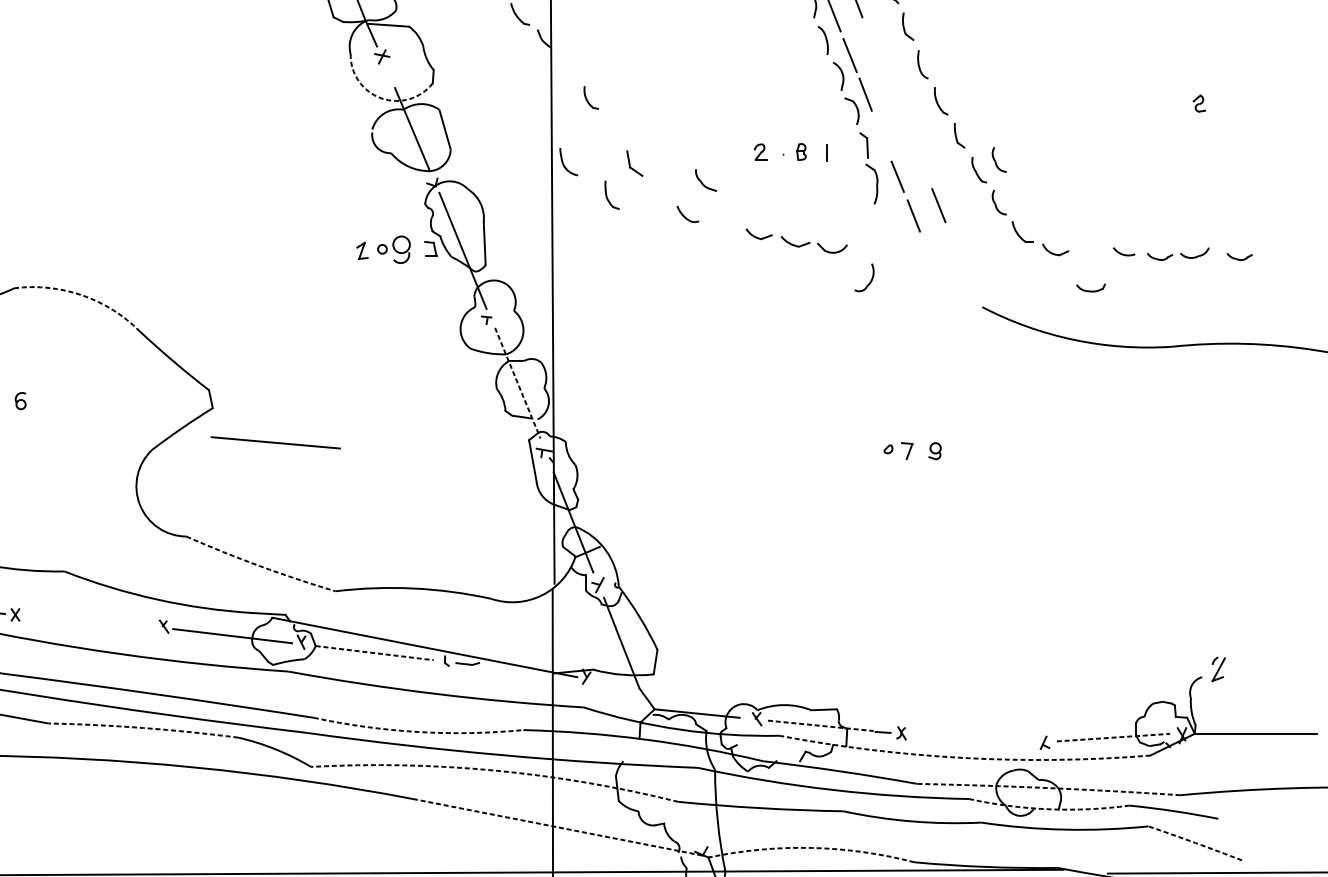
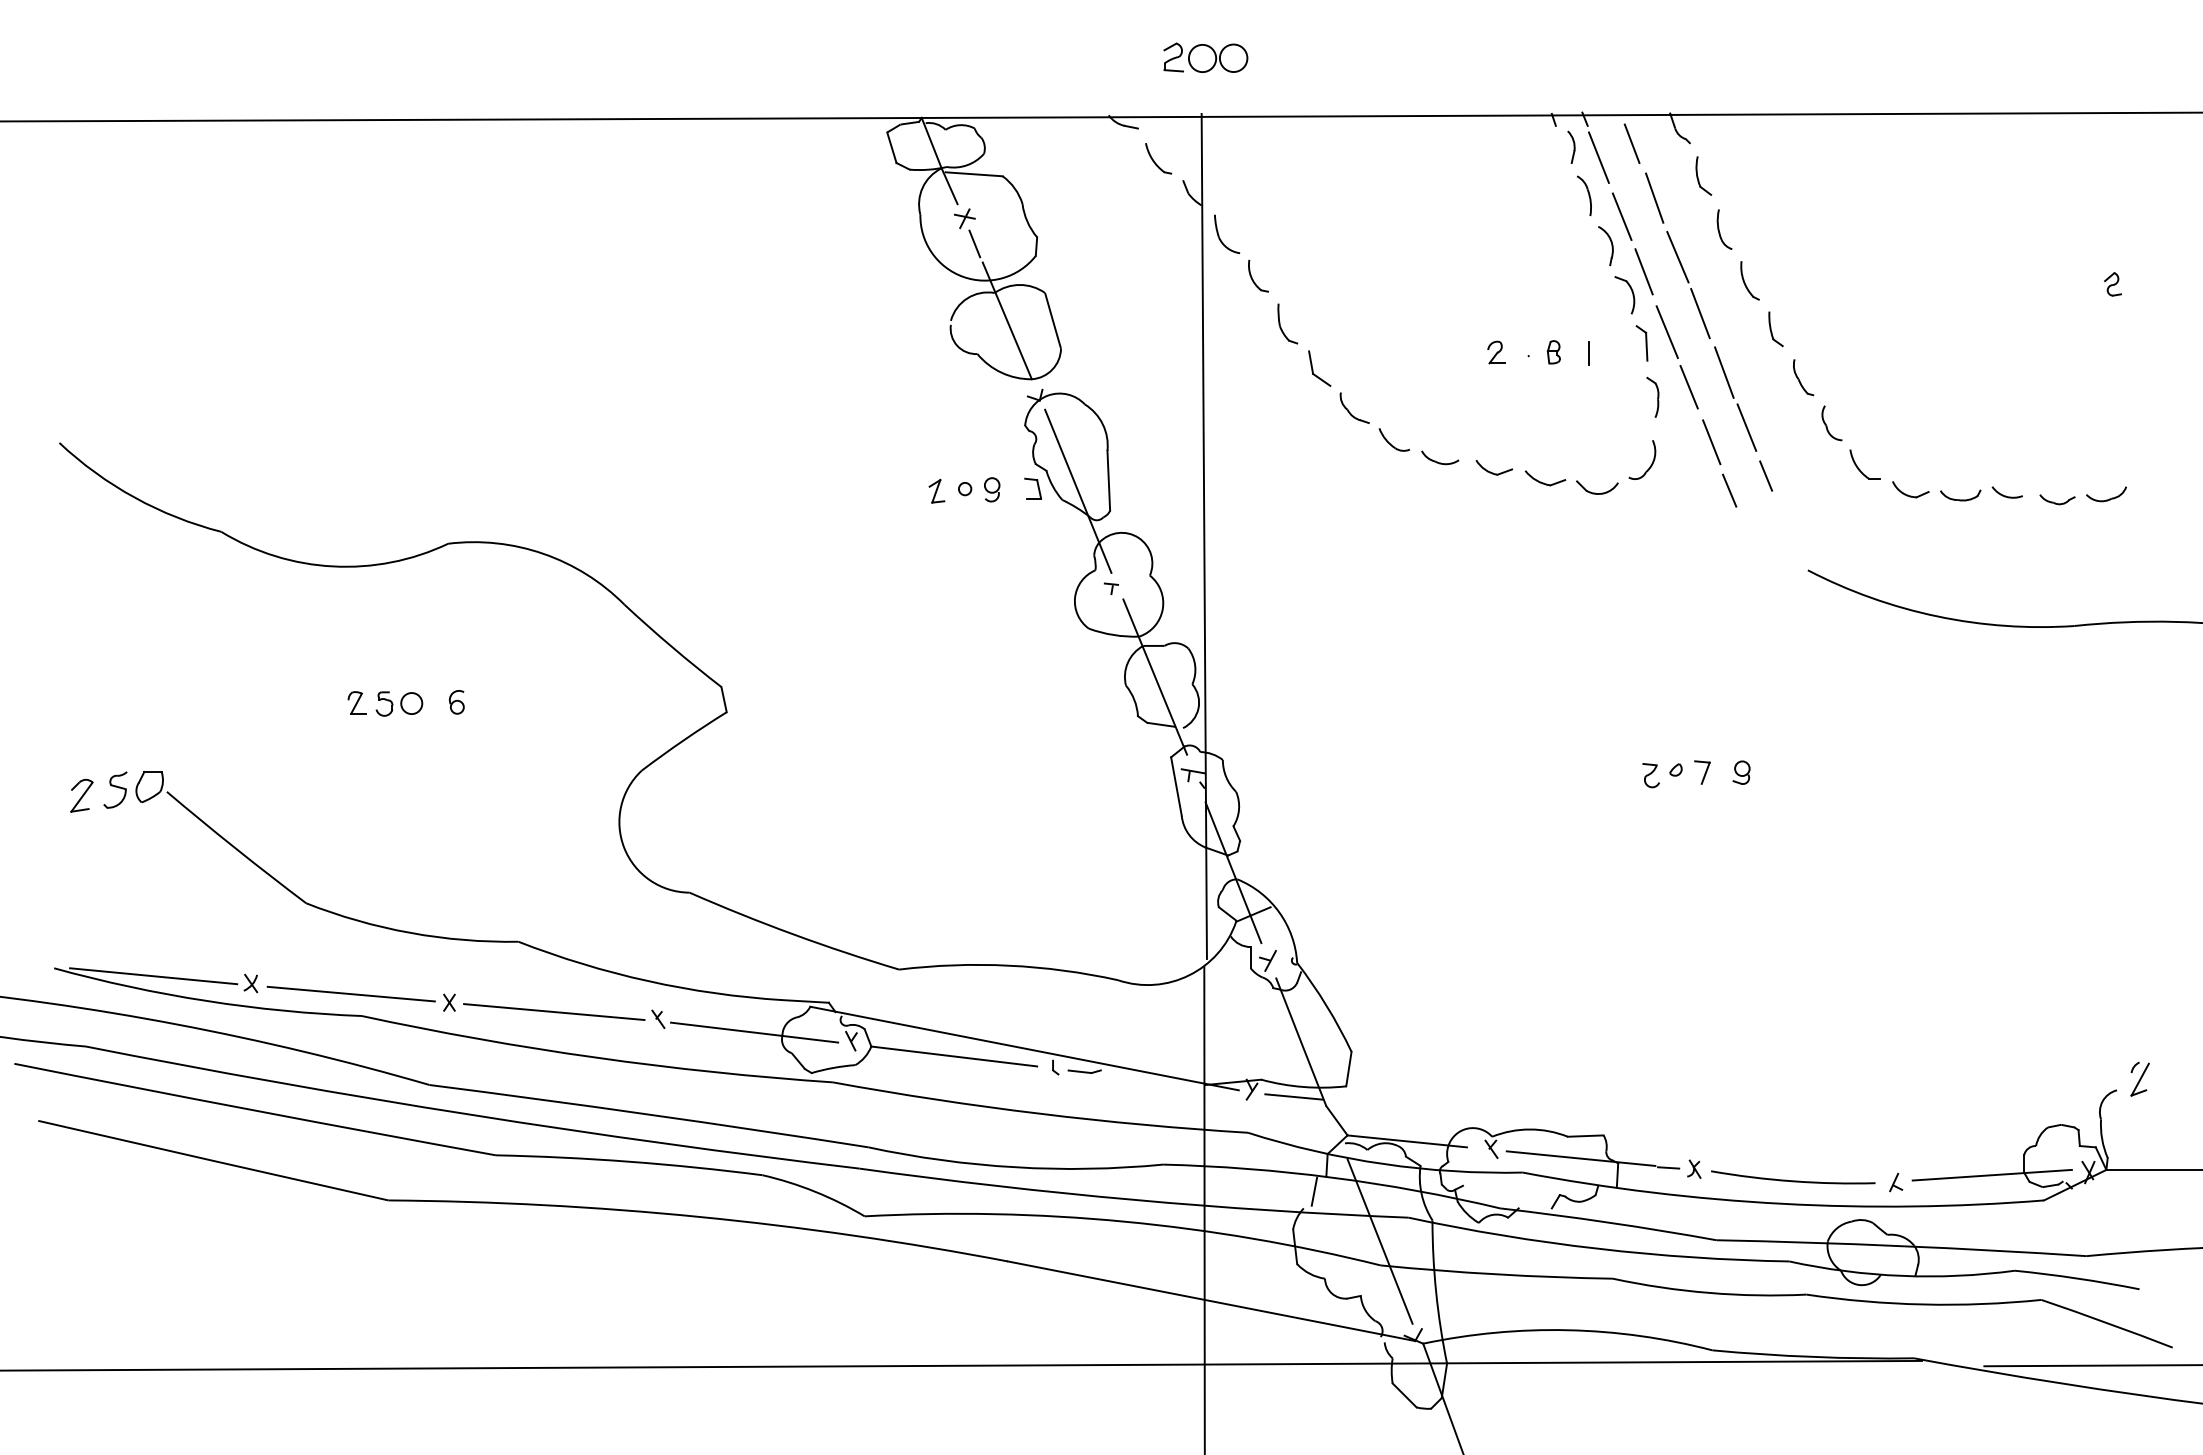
line: (873, 41) -> (1654, 197), added
line: (389, 74) -> (974, 243), added
line: (889, 84) -> (1677, 257), added
arc: (381, 98) -> (963, 276), dashed -> solid
line: (905, 124) -> (1700, 313), added
line: (881, 137) -> (1666, 332), added
part: (999, 159) -> (1831, 363), removed
part: (563, 162) -> (1219, 235), moved
line: (922, 166) -> (1724, 372), added
part: (701, 181) -> (1348, 409), moved
part: (871, 183) -> (1652, 396), size x0.71
part: (606, 194) -> (1280, 323), moved
part: (720, 226) -> (1440, 457), added
line: (952, 239) -> (1766, 475), added
part: (401, 249) -> (992, 489), size x0.62
line: (926, 250) -> (1729, 490), added
part: (1239, 256) -> (2169, 499), removed
part: (870, 280) -> (1651, 463), moved
part: (1090, 288) -> (1960, 495), moved
arc: (82, 295) -> (543, 553), dashed -> solid
line: (517, 383) -> (1155, 677), dashed -> solid
line: (275, 442) -> (554, 1011), moved
part: (870, 453) -> (1650, 775), added
arc: (260, 566) -> (793, 934), dashed -> solid
line: (374, 653) -> (954, 1056), dashed -> solid
line: (616, 681) -> (1293, 1096), added
line: (821, 725) -> (1581, 1158), dashed -> solid
arc: (143, 727) -> (629, 1161), dashed -> solid
arc: (418, 732) -> (1015, 1167), dashed -> solid
line: (1113, 737) -> (1992, 1175), dashed -> solid
arc: (972, 741) -> (1793, 1180), added
line: (631, 749) -> (1314, 1191), added
arc: (964, 757) -> (1782, 1203), dashed -> solid
arc: (495, 770) -> (1124, 1221), dashed -> solid
line: (677, 784) -> (1379, 1241), added
arc: (1048, 788) -> (1901, 1246), dashed -> solid
arc: (1048, 809) -> (1901, 1275), dashed -> solid
line: (558, 827) -> (1212, 1301), dashed -> solid
arc: (1195, 843) -> (2107, 1323), dashed -> solid
arc: (811, 848) -> (1568, 1330), dashed -> solid

